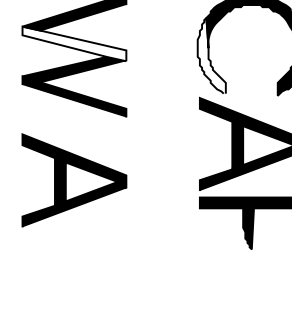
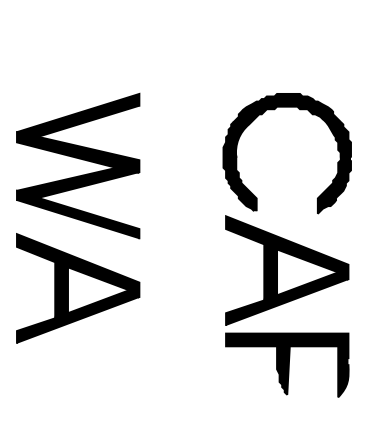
fill: (74, 43) -> (78, 152), added
fill: (211, 55) -> (239, 166), added
part: (74, 180) -> (78, 288), moved

